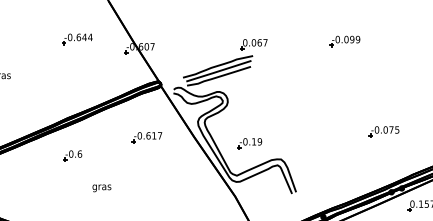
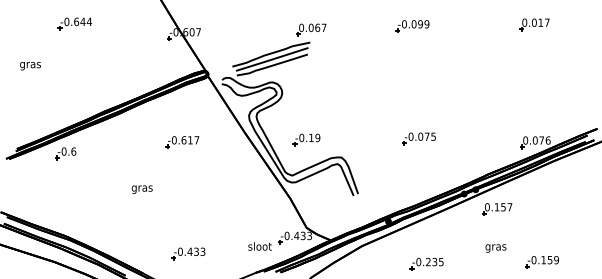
part: (76, 38) -> (74, 23), moved
part: (383, 131) -> (418, 138), moved
part: (147, 137) -> (182, 142), moved
part: (72, 155) -> (65, 153), moved

